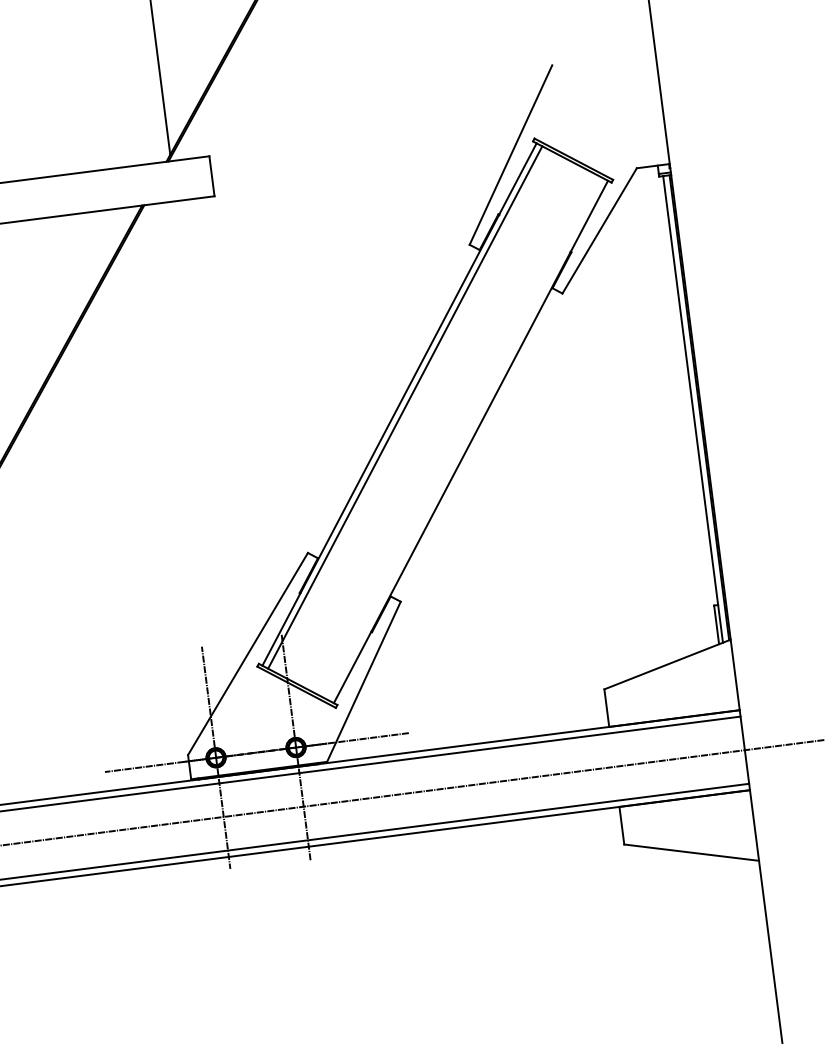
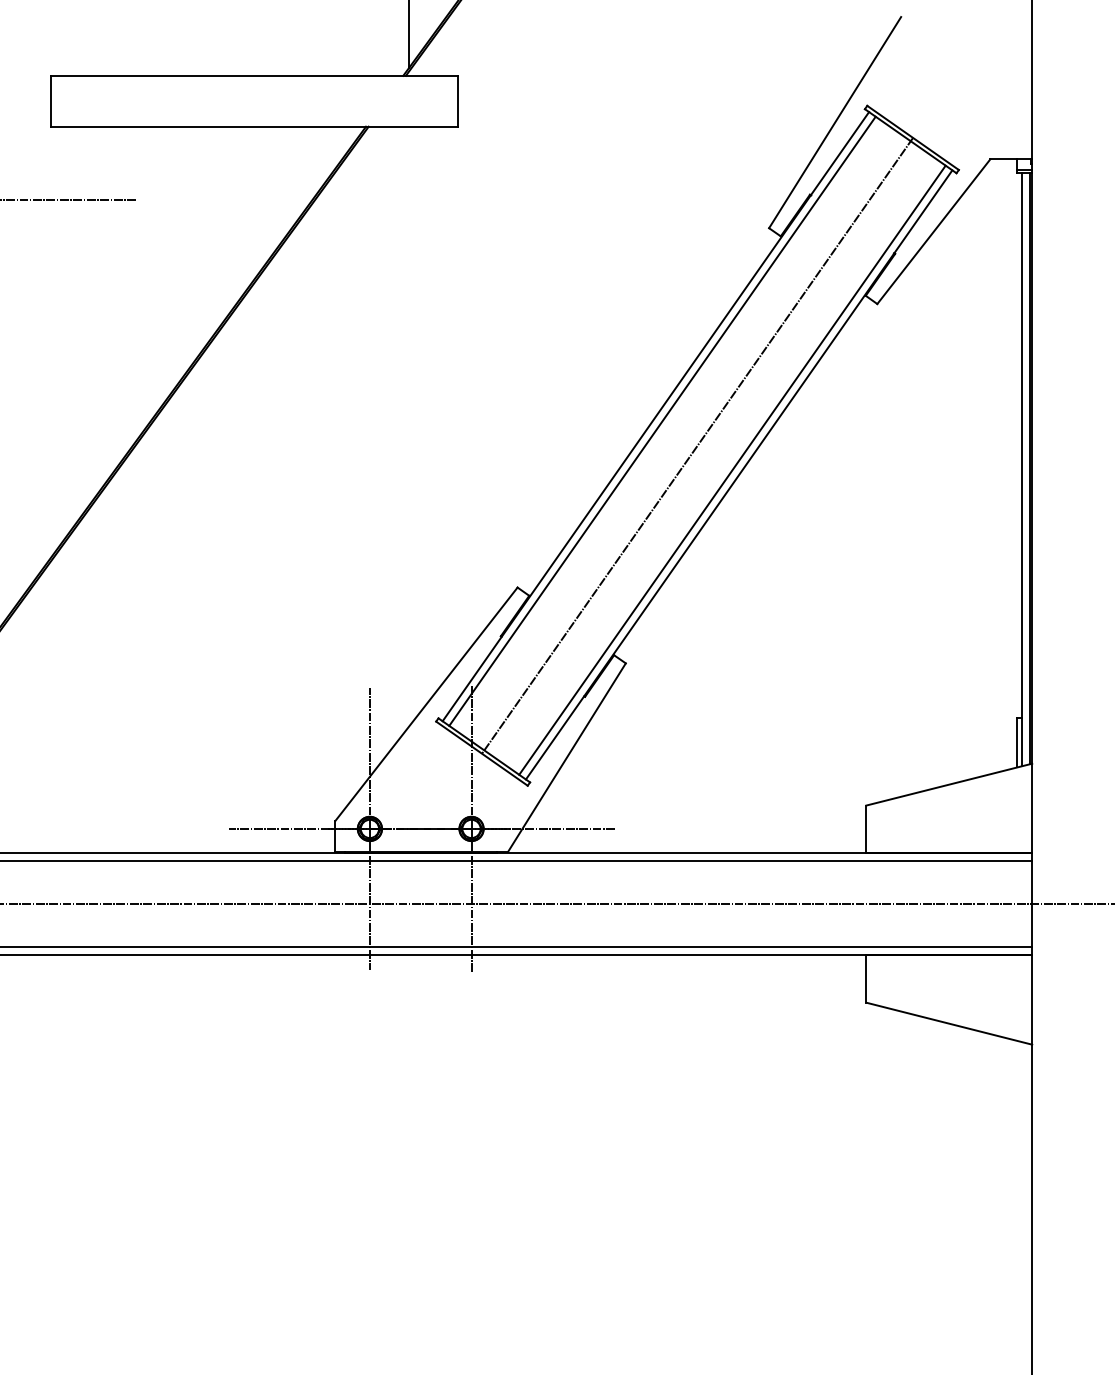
line: (435, 423) -> (697, 445), added
line: (465, 438) -> (732, 469), added

